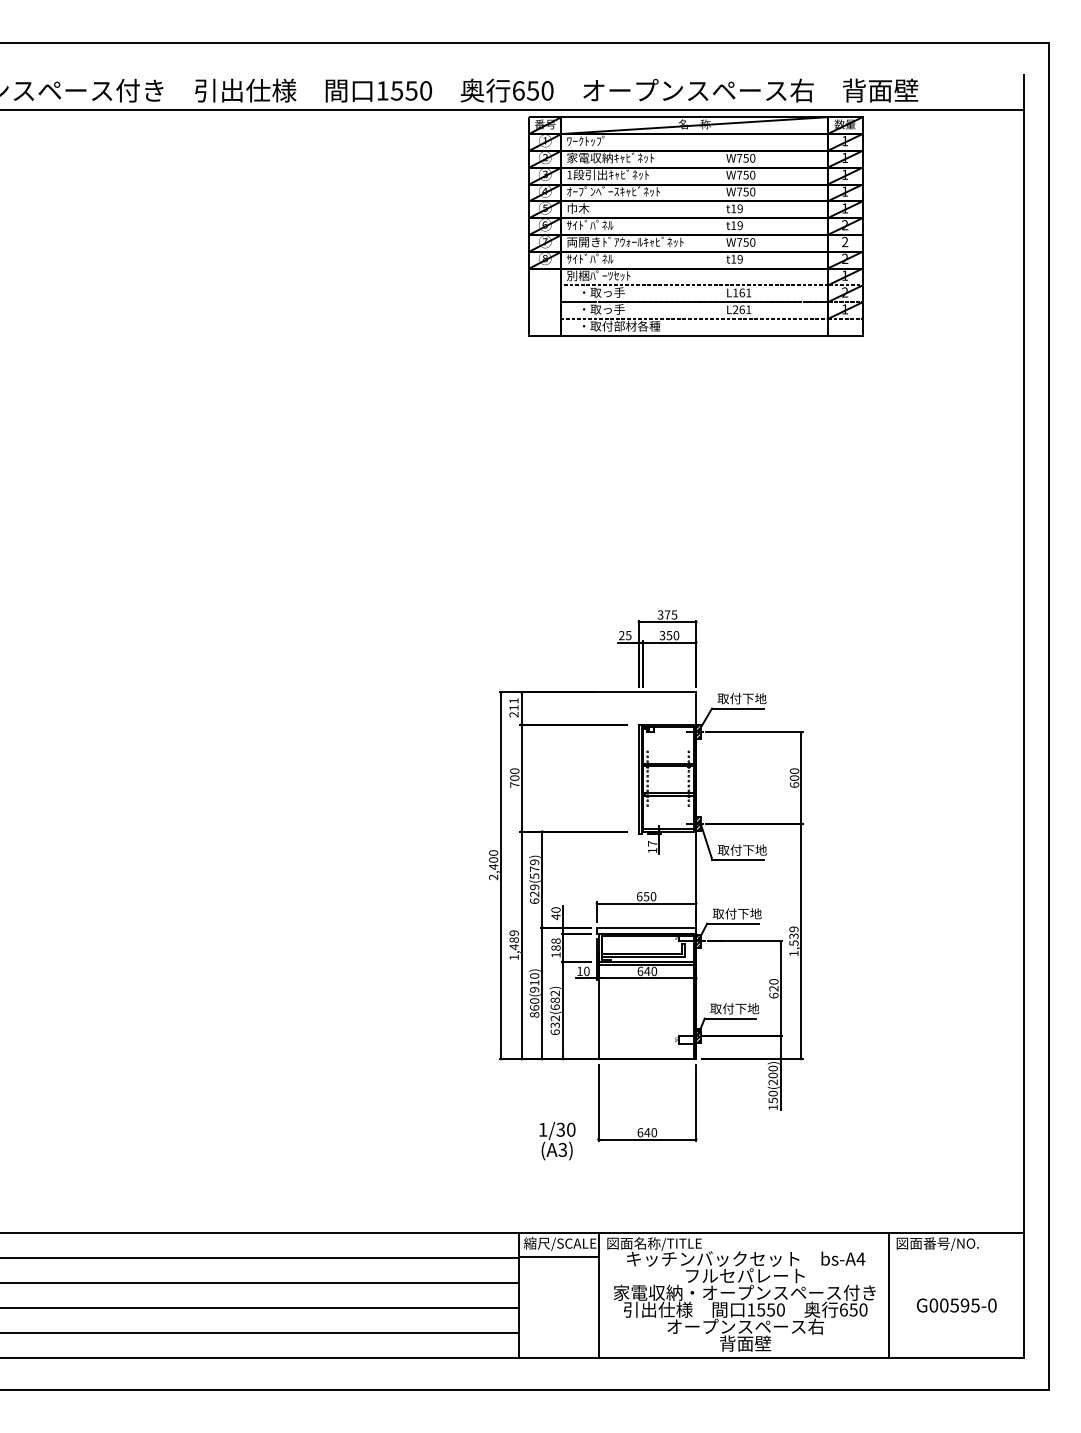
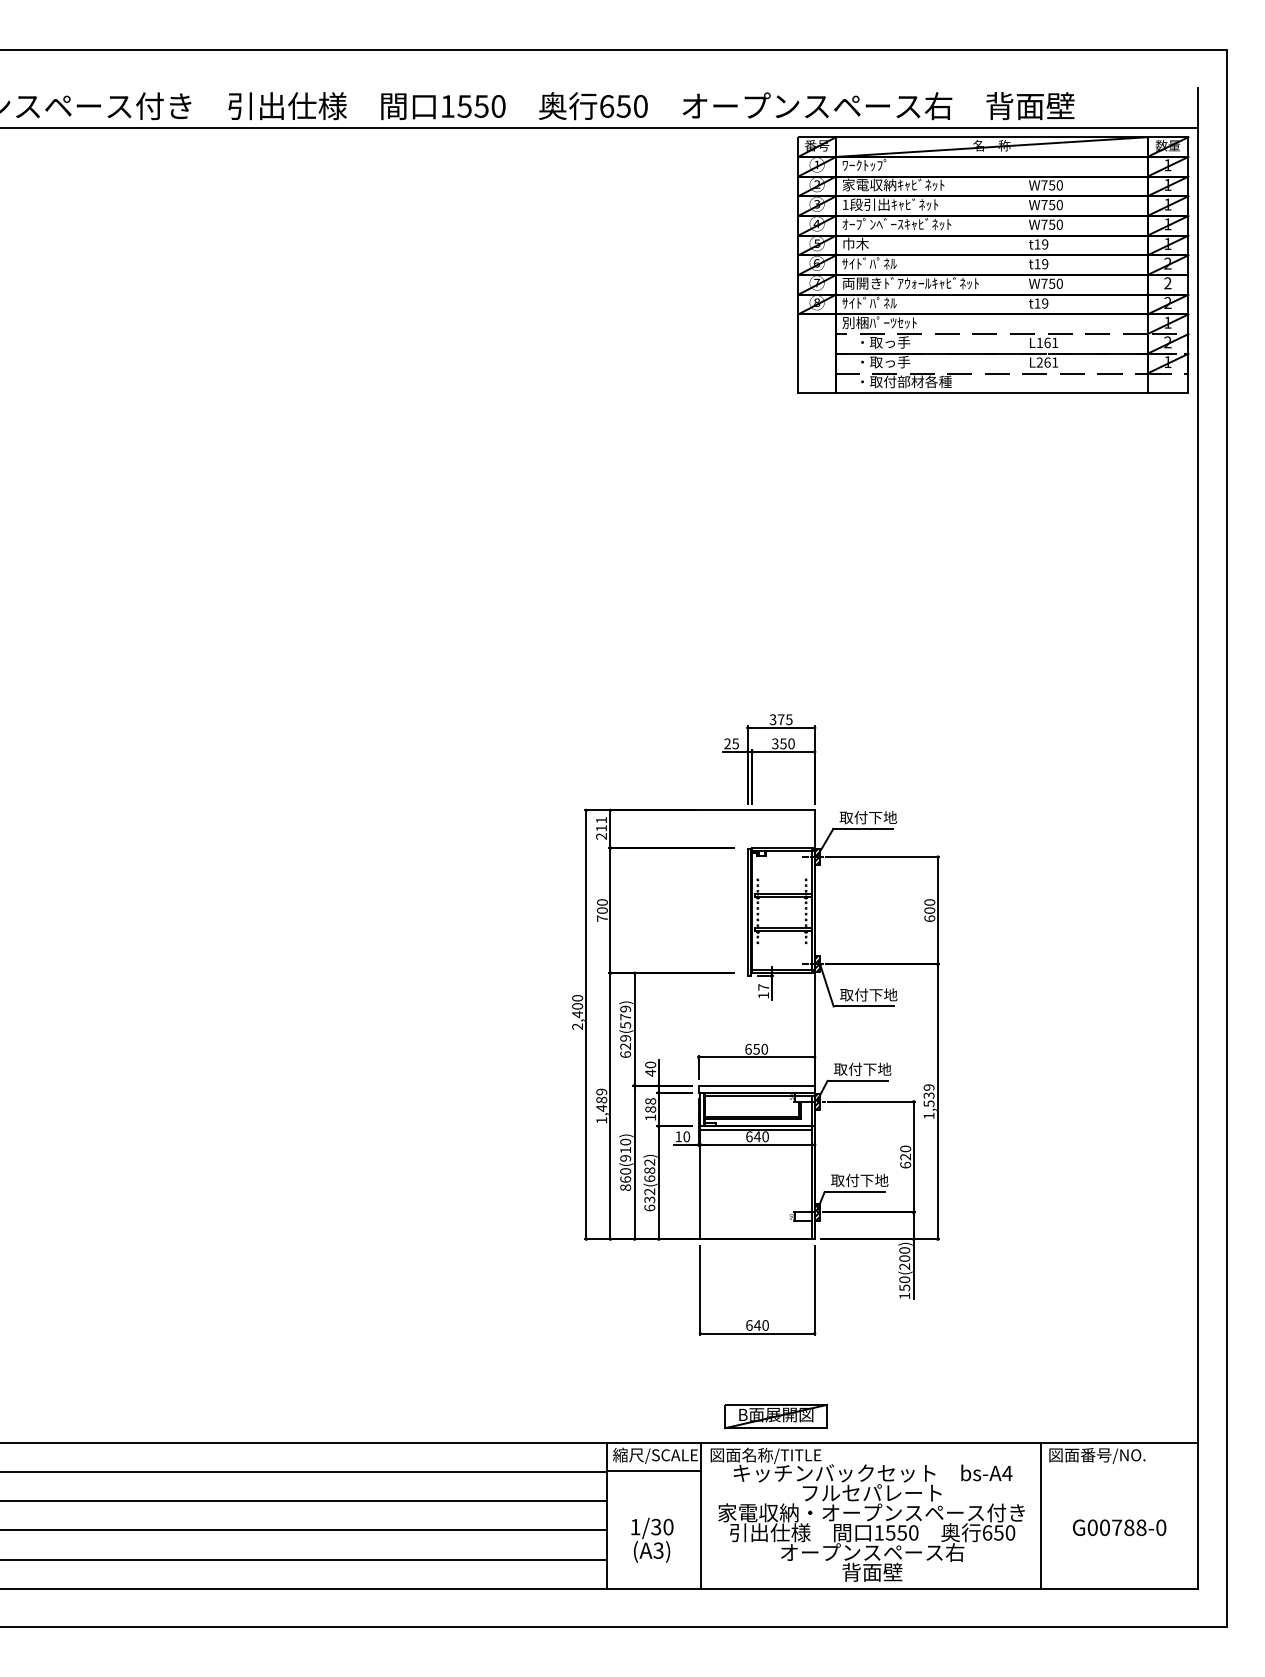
part: (696, 225) -> (993, 264), moved
text: (557, 1140) -> (652, 1539), moved
part: (663, 1210) -> (776, 1416), added
text: (965, 1305) -> (1129, 1527), G00595-0 -> G00788-0

